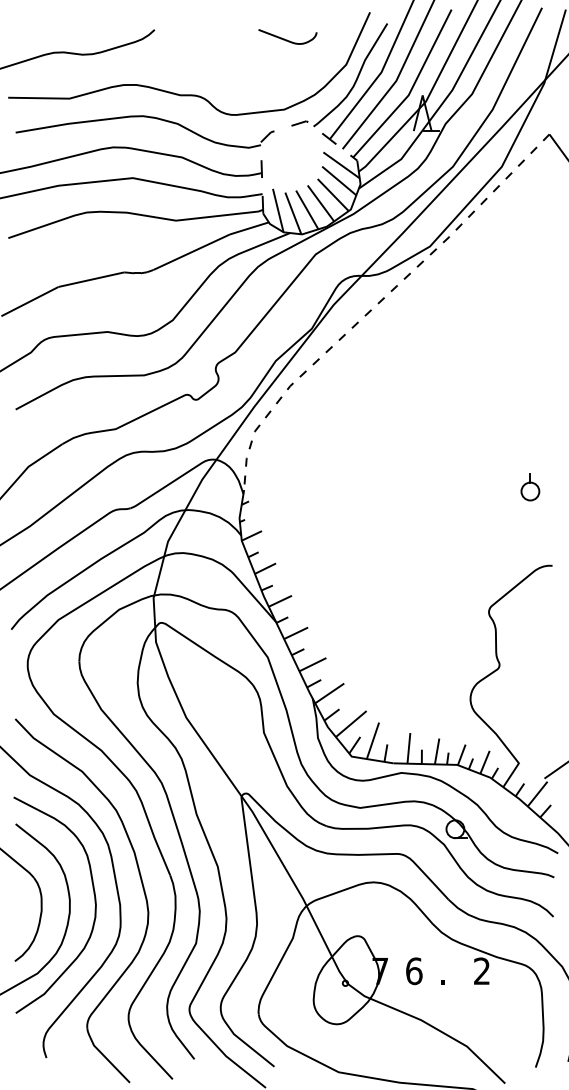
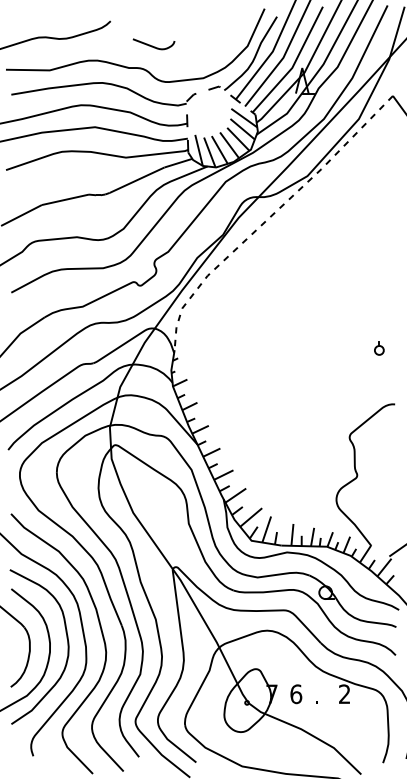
curve: (285, 38) -> (152, 45), moved
part: (530, 487) -> (379, 348), size x0.7

